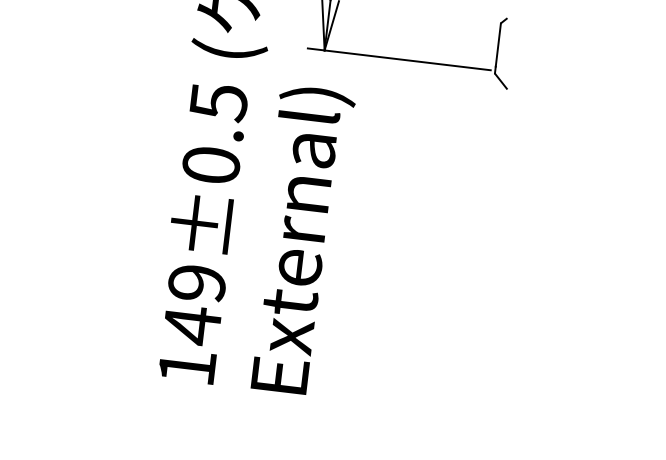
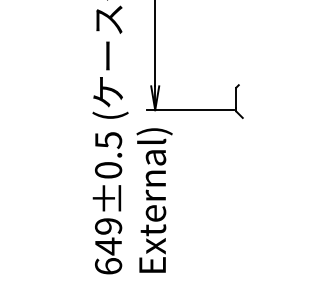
text: (187, 367) -> (108, 266), 149±0.5 -> 649±0.5

